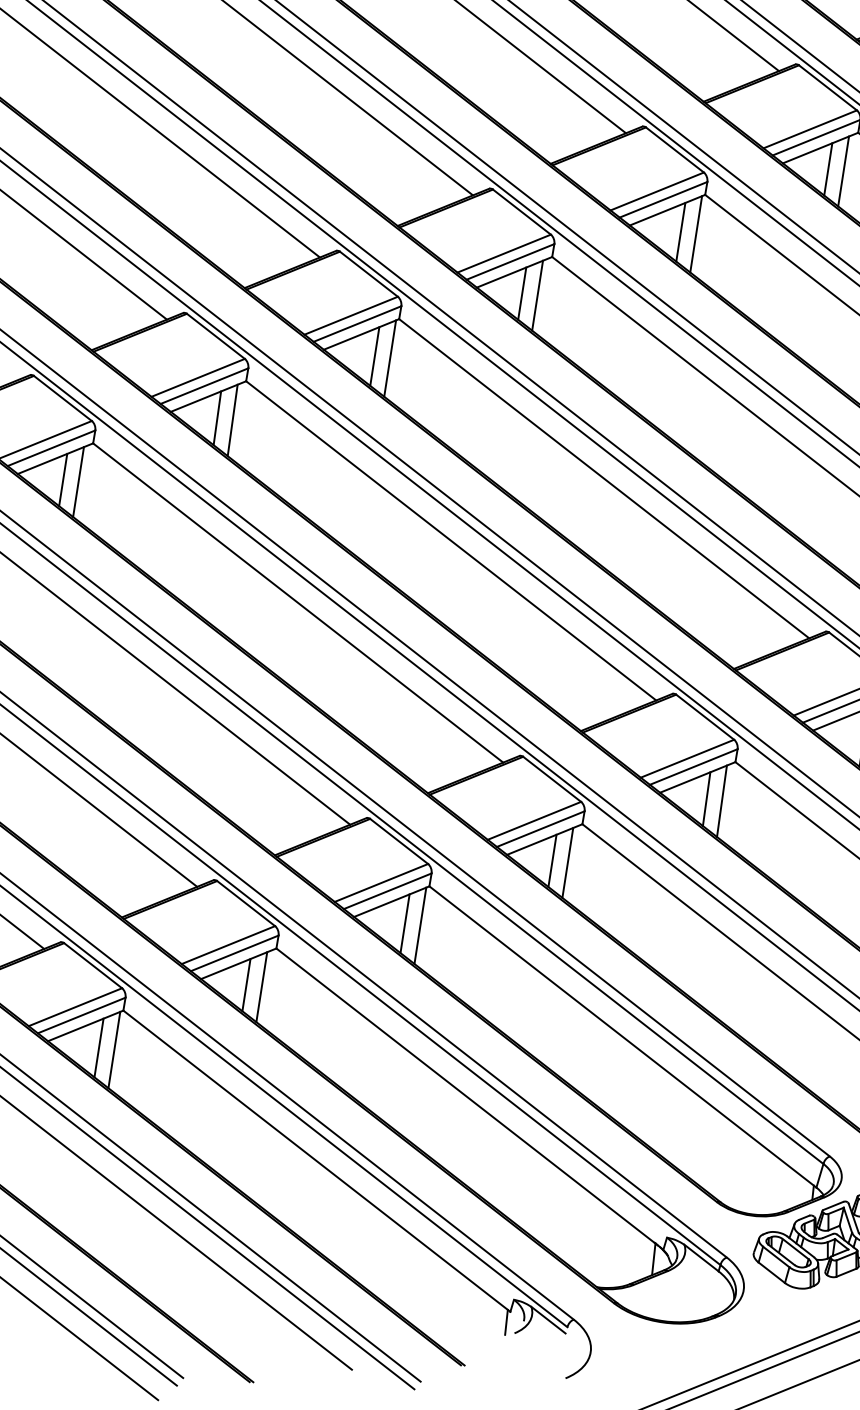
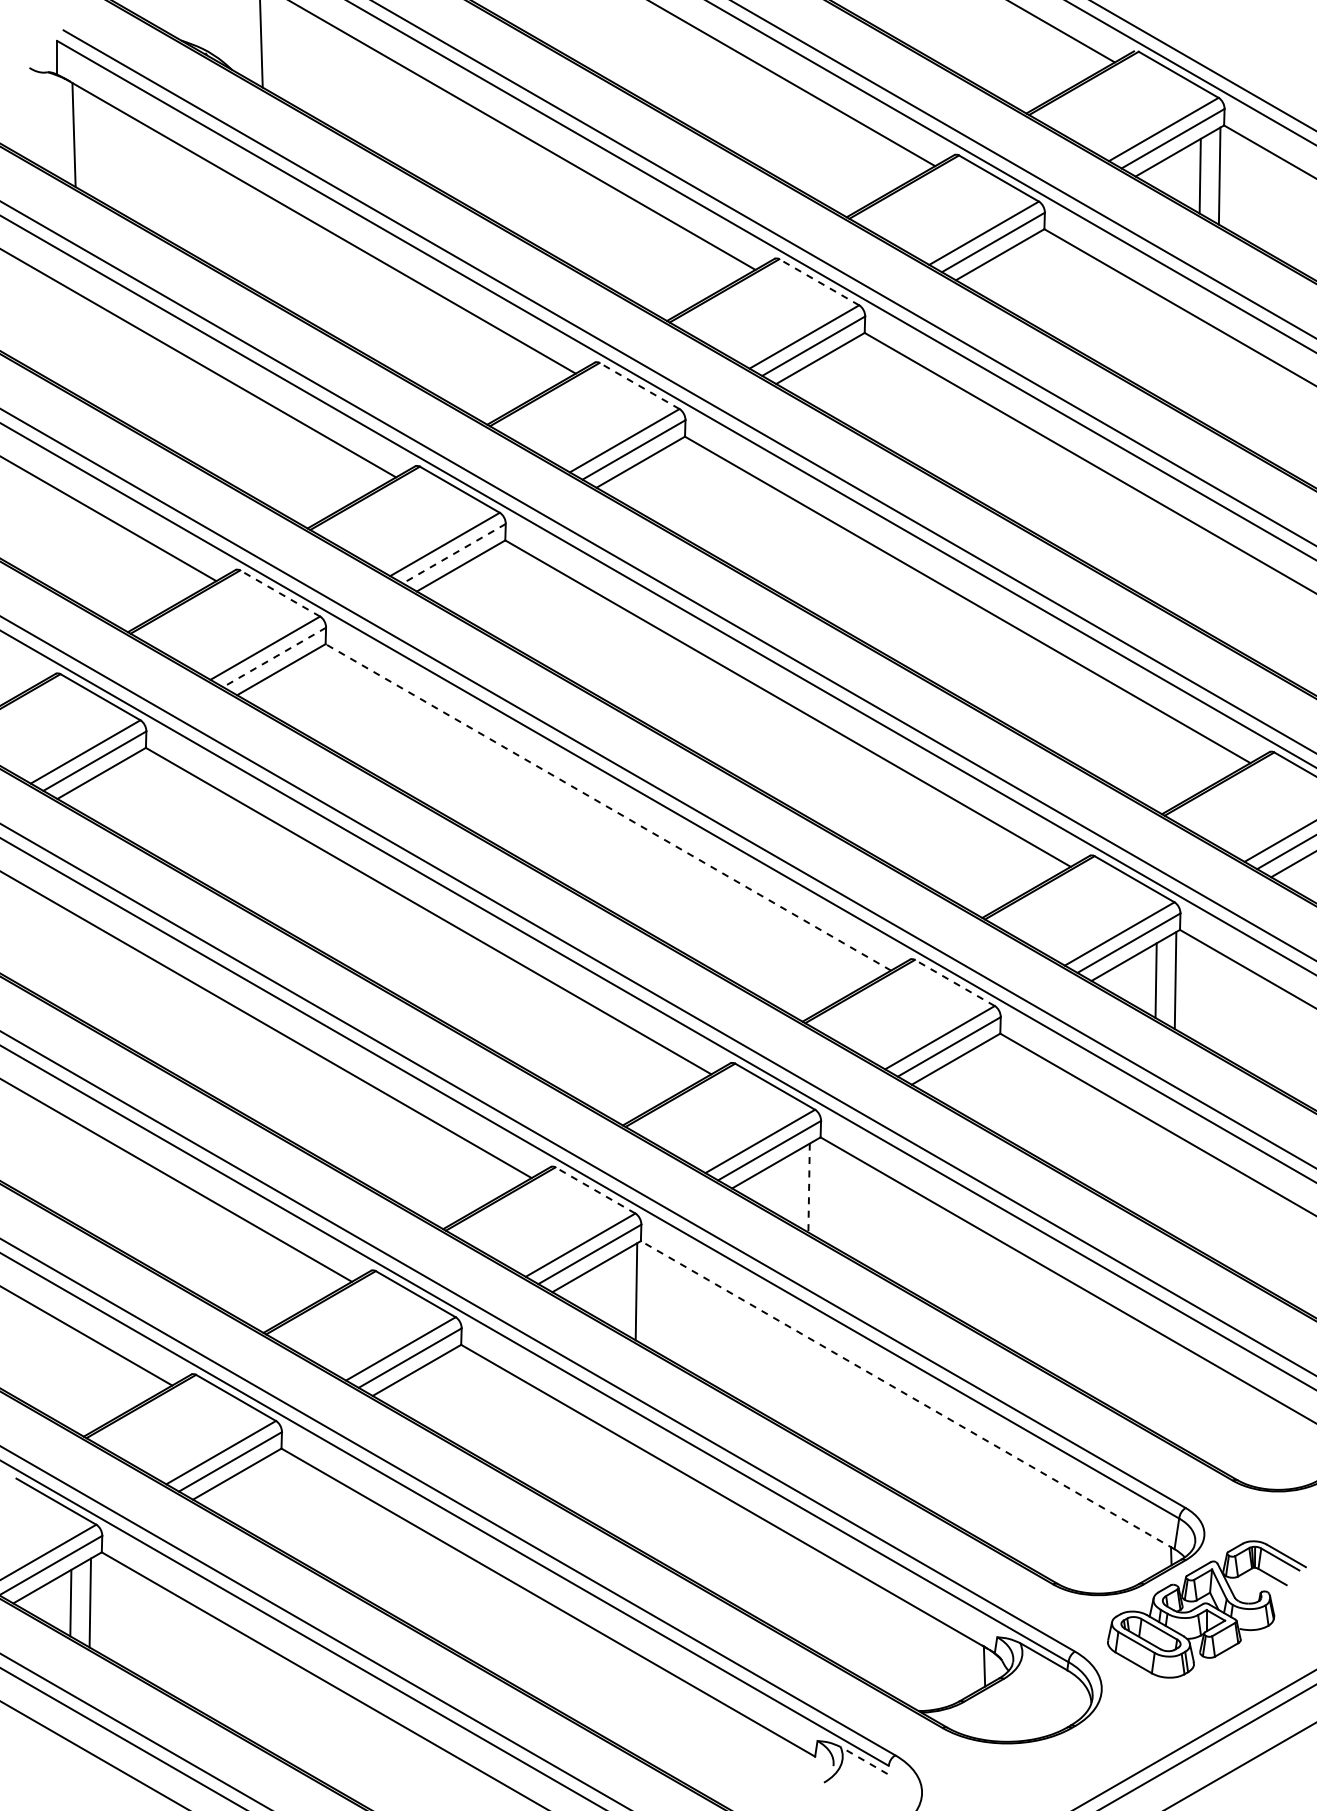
line: (674, 150) -> (818, 282), solid -> dashed
line: (827, 168) -> (1012, 279), removed
line: (843, 171) -> (1032, 279), removed
line: (521, 211) -> (639, 385), solid -> dashed
line: (680, 232) -> (840, 383), removed
line: (696, 234) -> (860, 383), removed
line: (521, 293) -> (653, 487), removed
line: (537, 295) -> (673, 486), removed
line: (356, 323) -> (453, 553), solid -> dashed
line: (215, 336) -> (279, 593), solid -> dashed
line: (374, 356) -> (481, 590), removed
line: (389, 358) -> (500, 590), removed
line: (204, 386) -> (274, 657), solid -> dashed
line: (217, 418) -> (296, 695), removed
line: (232, 419) -> (315, 694), removed
line: (62, 479) -> (114, 798), removed
line: (78, 482) -> (134, 798), removed
line: (450, 540) -> (607, 807), solid -> dashed
line: (704, 716) -> (954, 982), solid -> dashed
line: (706, 798) -> (970, 1084), removed
line: (722, 801) -> (990, 1084), removed
line: (399, 841) -> (595, 1190), solid -> dashed
line: (552, 860) -> (789, 1187), removed
line: (568, 863) -> (809, 1188), solid -> dashed
line: (404, 923) -> (616, 1291), removed
line: (245, 984) -> (429, 1395), removed
line: (261, 987) -> (449, 1395), removed
line: (622, 1036) -> (907, 1394), solid -> dashed
line: (98, 1048) -> (257, 1499), removed
line: (113, 1049) -> (276, 1498), removed
line: (548, 1320) -> (863, 1760), solid -> dashed
line: (506, 1322) -> (811, 1770), removed

